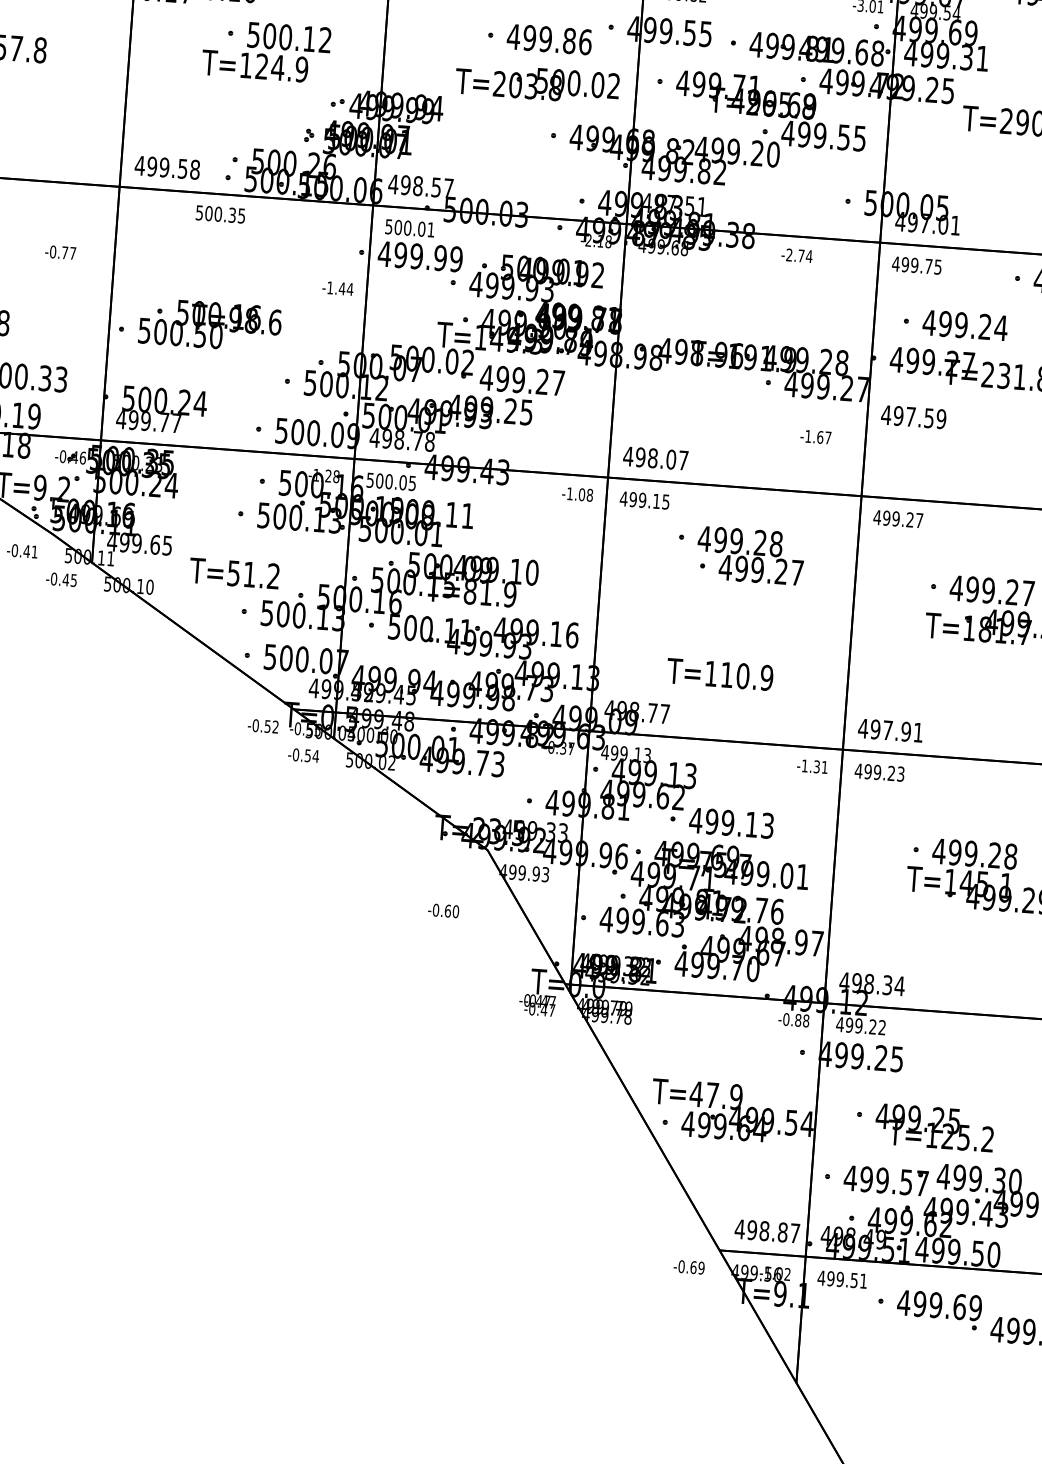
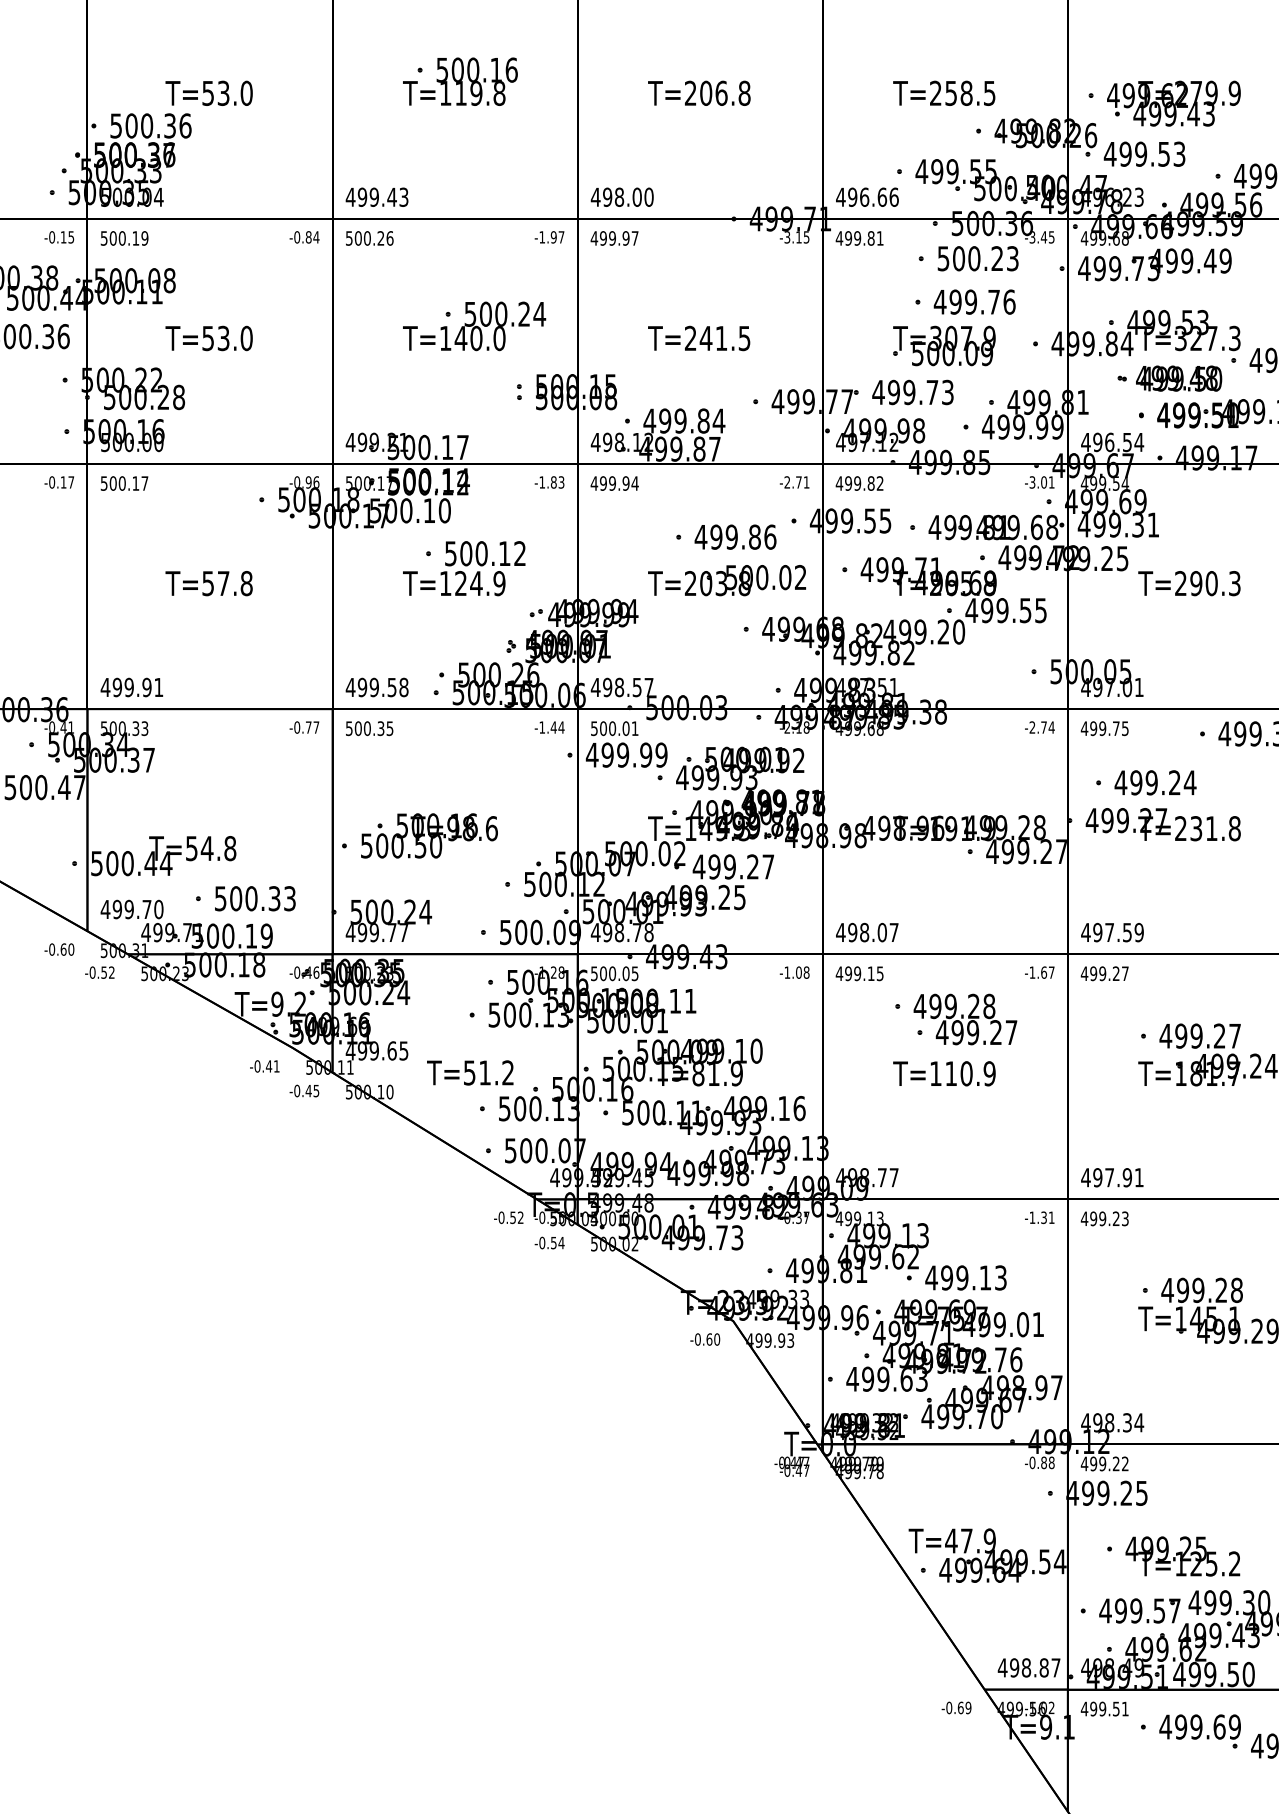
text: (220, 214) -> (369, 728), moved
text: (60, 252) -> (304, 727), moved
text: (796, 255) -> (1039, 727), moved
text: (337, 288) -> (549, 727), moved
text: (913, 417) -> (1112, 932), moved
text: (815, 436) -> (1039, 972), moved
text: (720, 674) -> (944, 1073), moved
text: (443, 910) -> (705, 1339), moved

